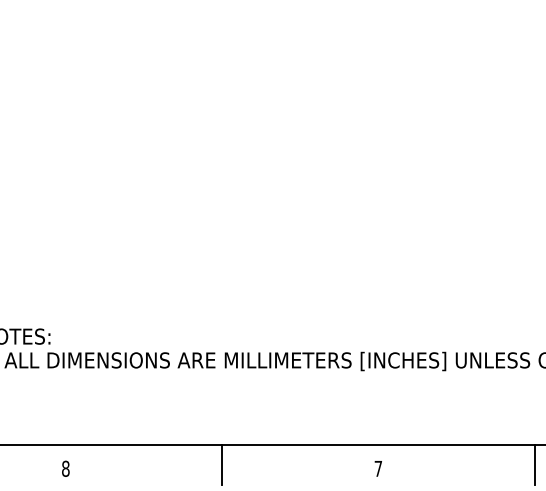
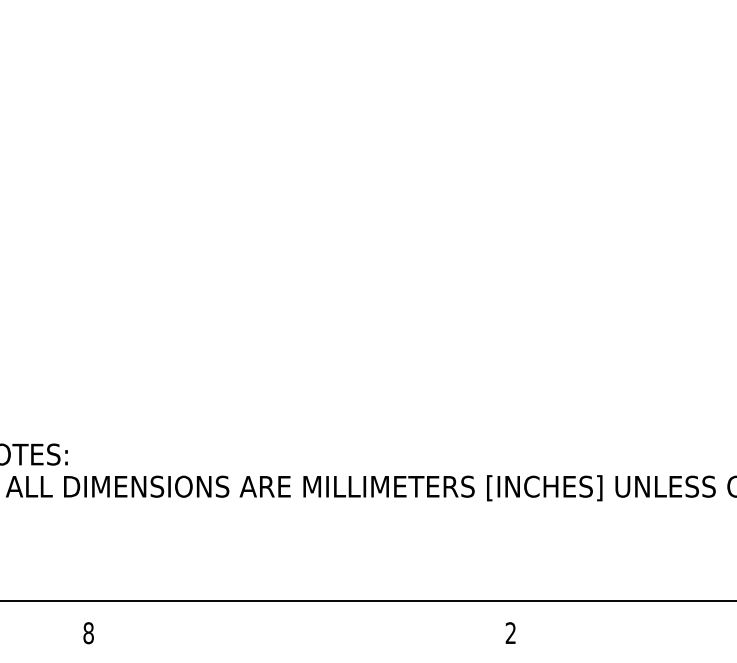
line: (221, 464) -> (299, 627), removed
line: (535, 464) -> (722, 627), removed
text: (378, 468) -> (510, 632), 7 -> 2

